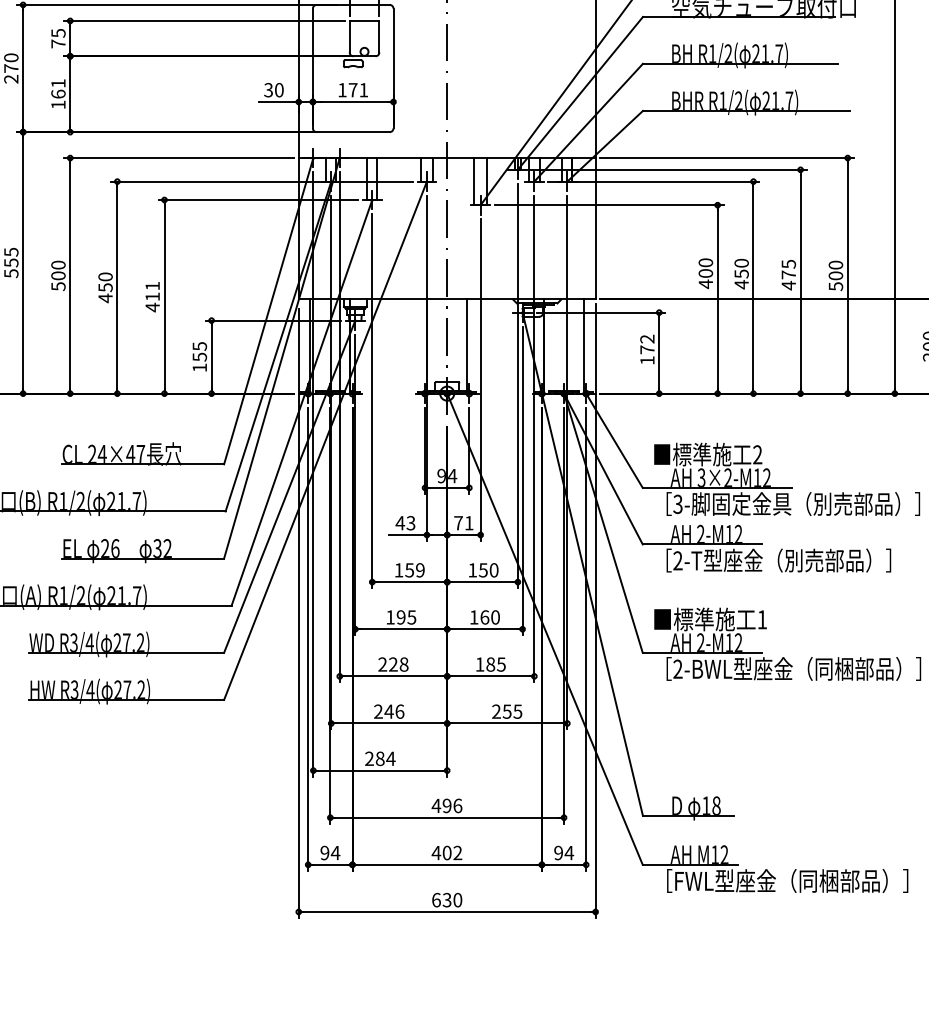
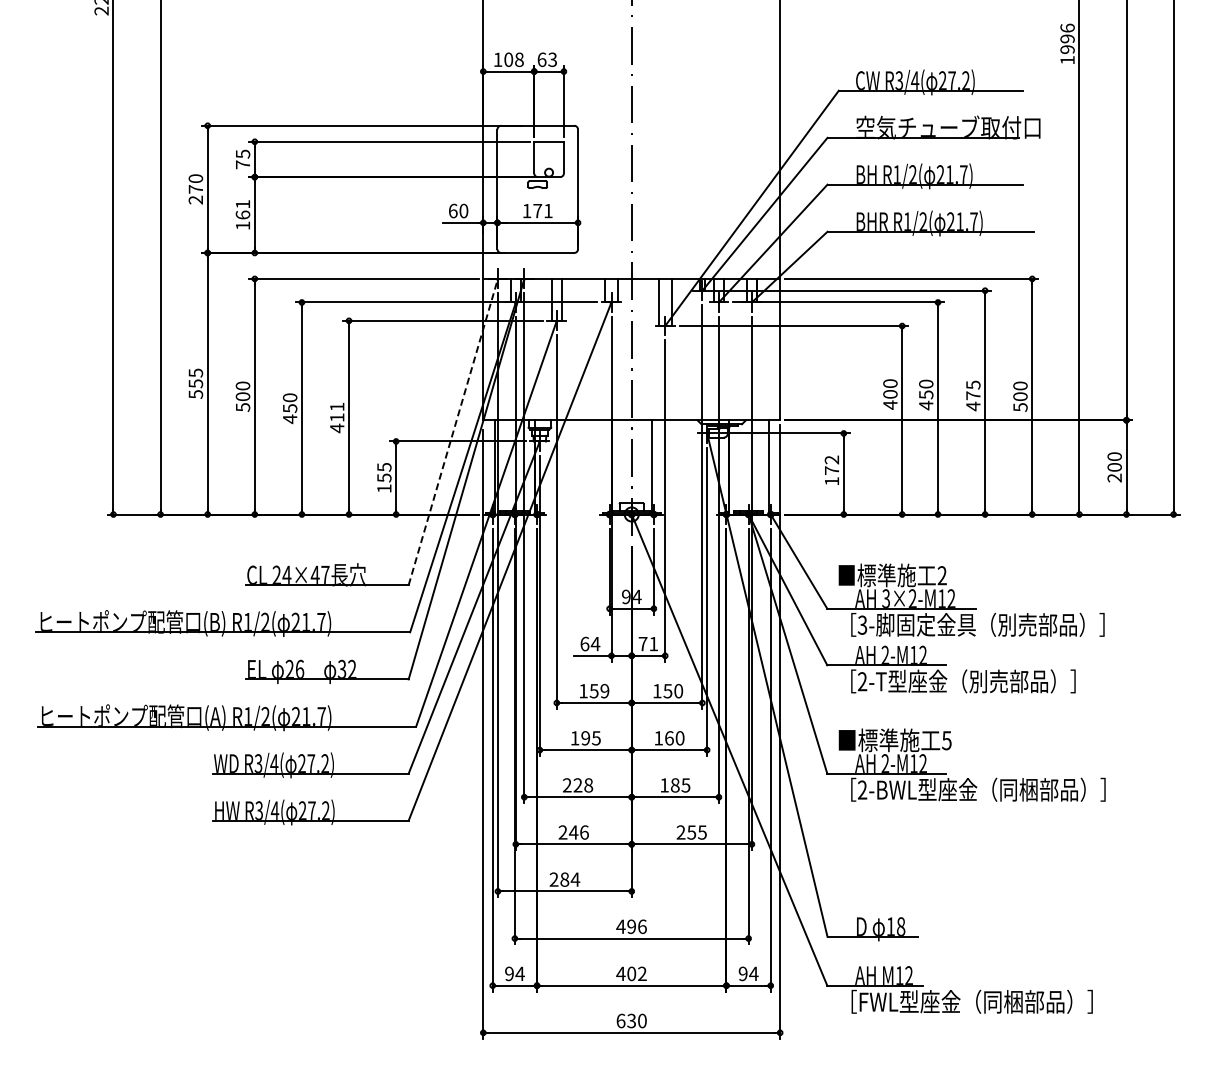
text: (267, 89) -> (452, 210), 30 -> 60
line: (268, 311) -> (453, 432), solid -> dashed
text: (405, 522) -> (590, 643), 43 -> 64
text: (761, 619) -> (946, 740), 1 -> 5

